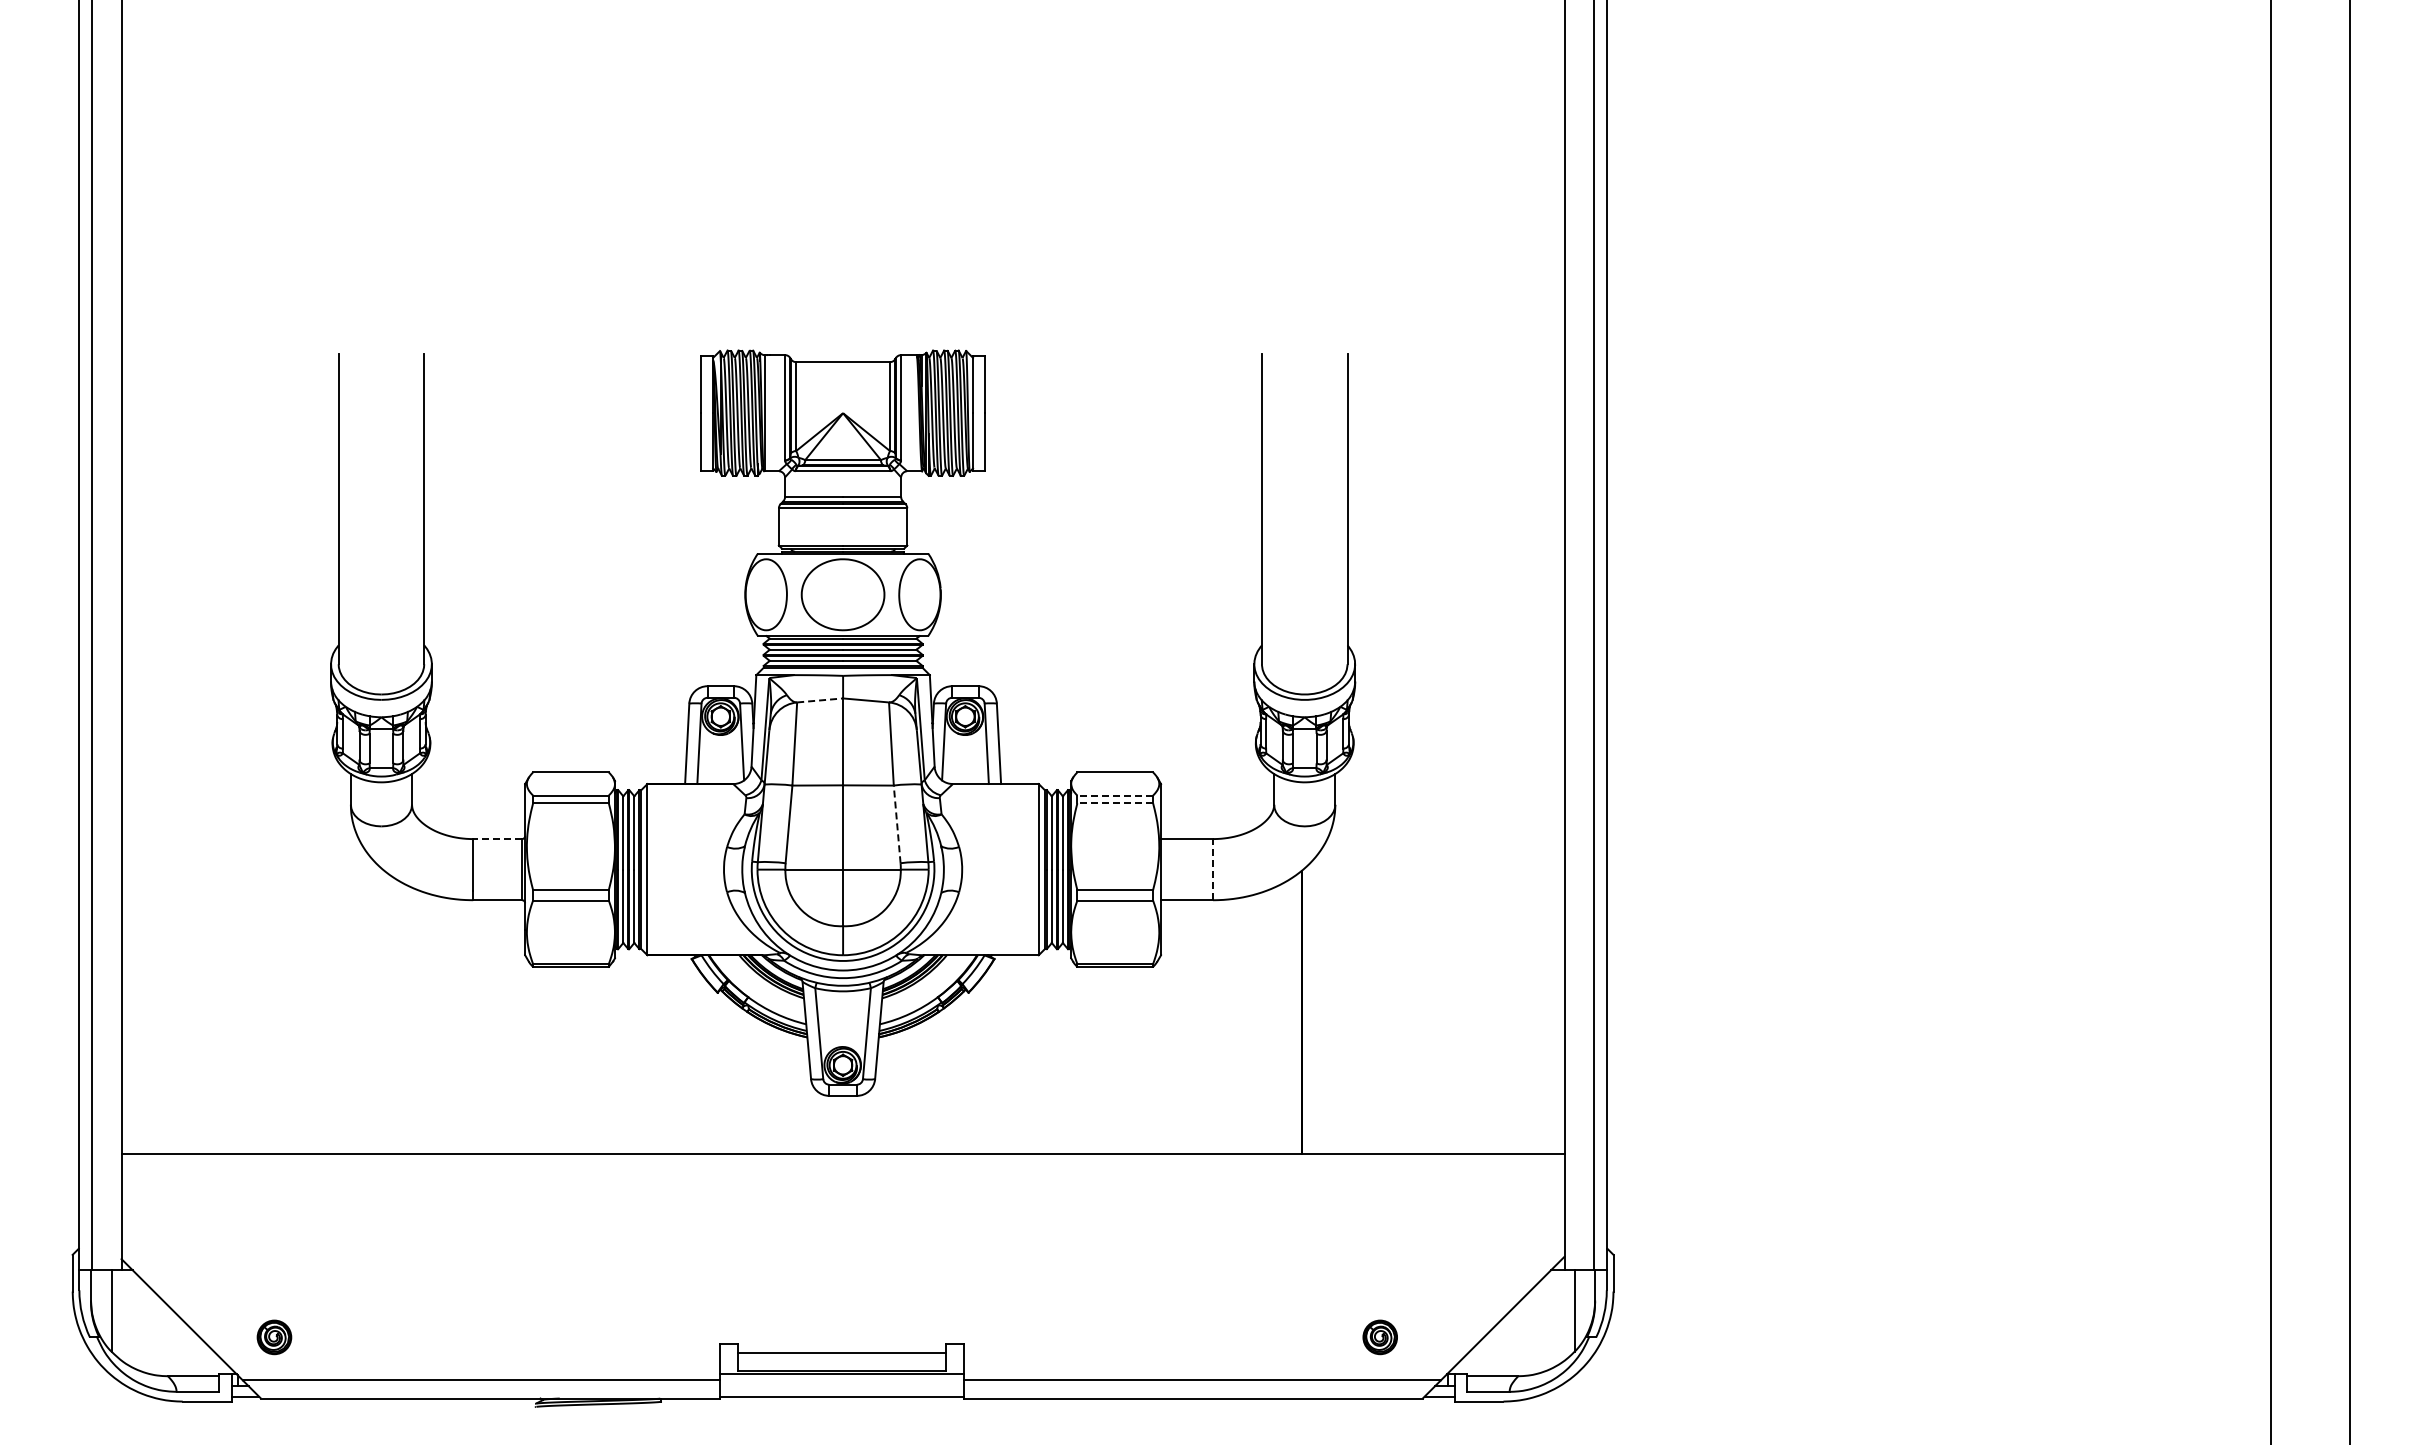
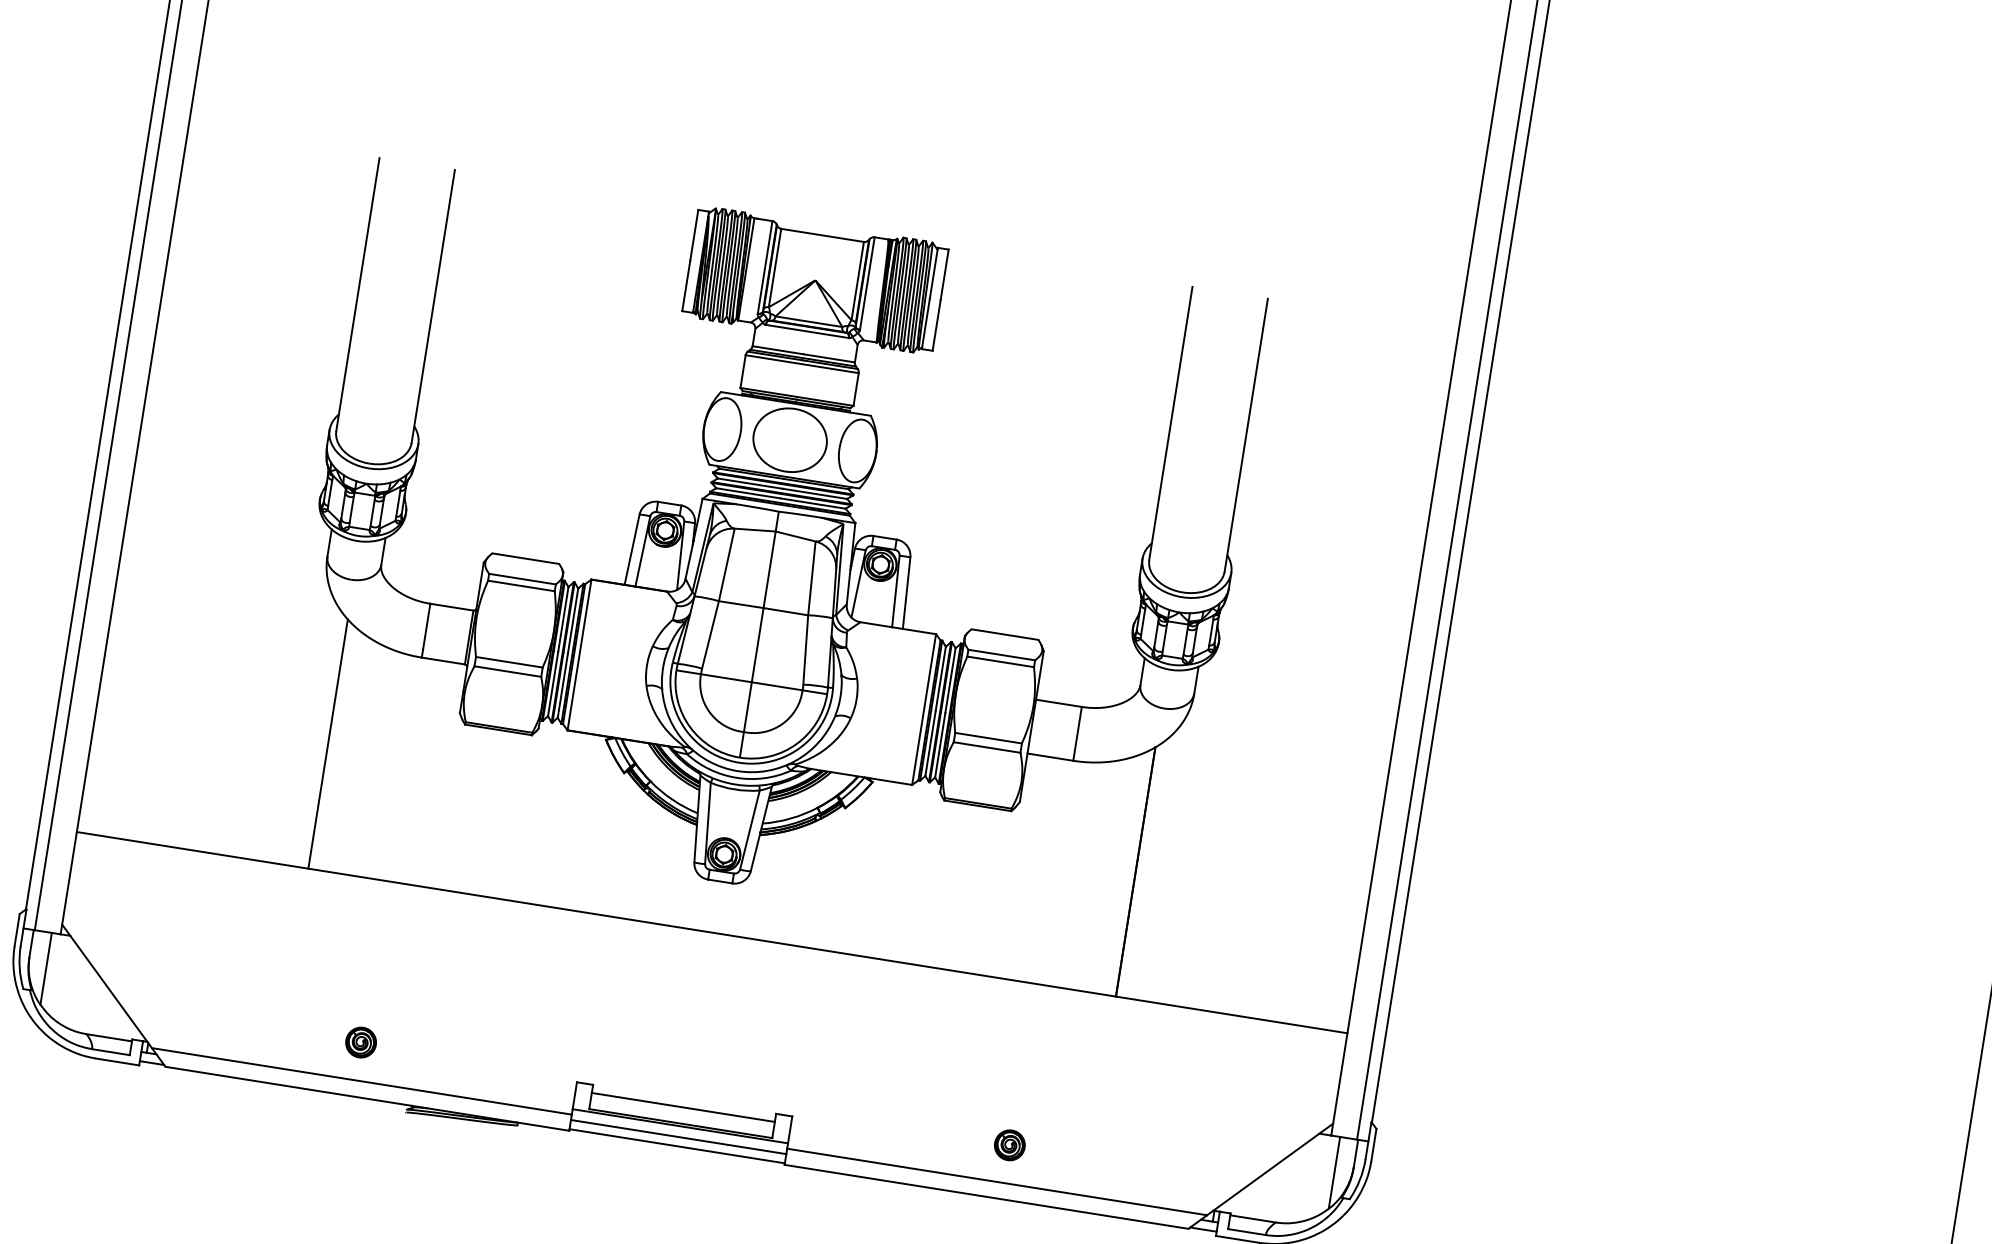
line: (820, 700) -> (755, 530), dashed -> solid
line: (1115, 795) -> (1002, 654), dashed -> solid
line: (1115, 803) -> (1000, 662), dashed -> solid
line: (897, 824) -> (806, 650), dashed -> solid
line: (497, 839) -> (451, 607), dashed -> solid
line: (1213, 869) -> (1077, 733), dashed -> solid
line: (384, 1011) -> (328, 743), added
part: (274, 1337) -> (361, 1042), moved
part: (1379, 1337) -> (1009, 1145), moved
line: (841, 1386) -> (678, 1137), added

